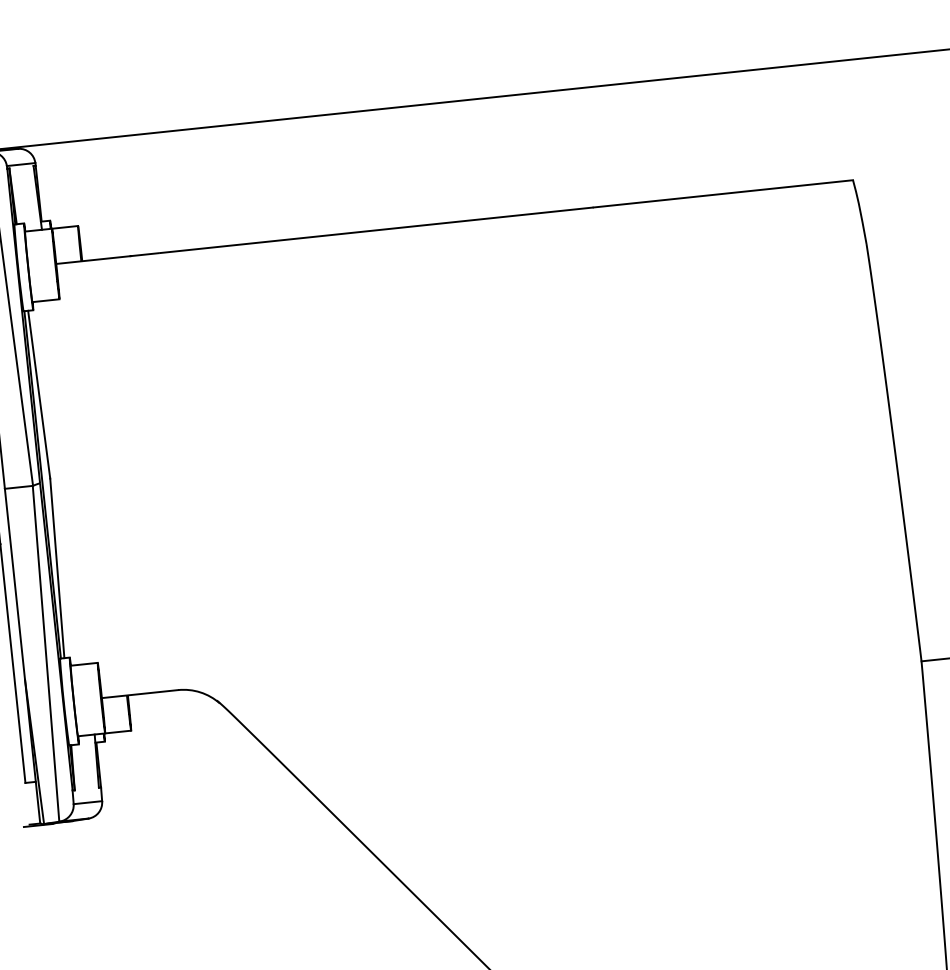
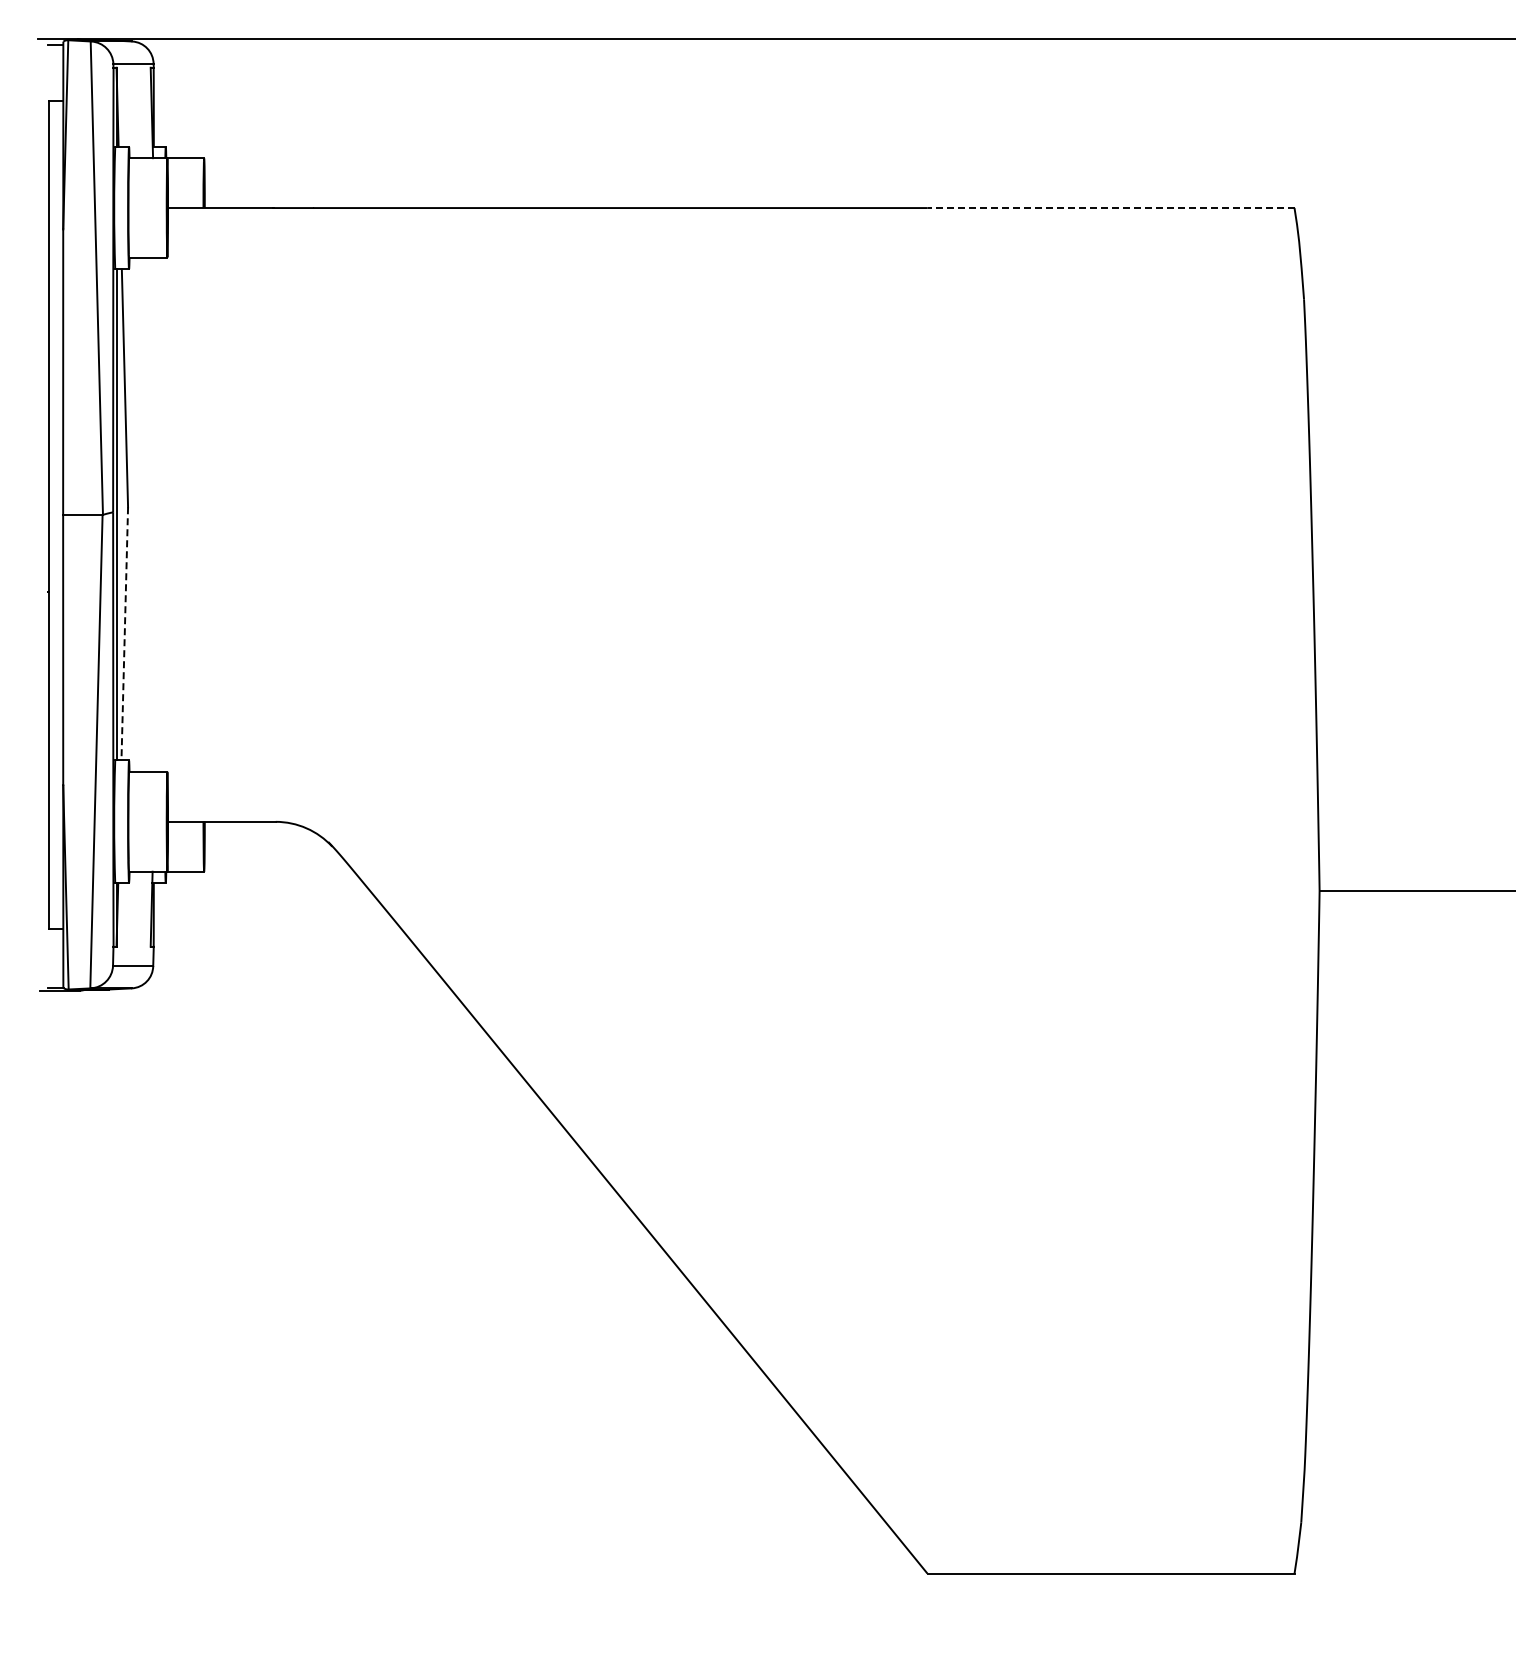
line: (722, 194) -> (1110, 208), solid -> dashed
line: (57, 568) -> (124, 633), solid -> dashed

